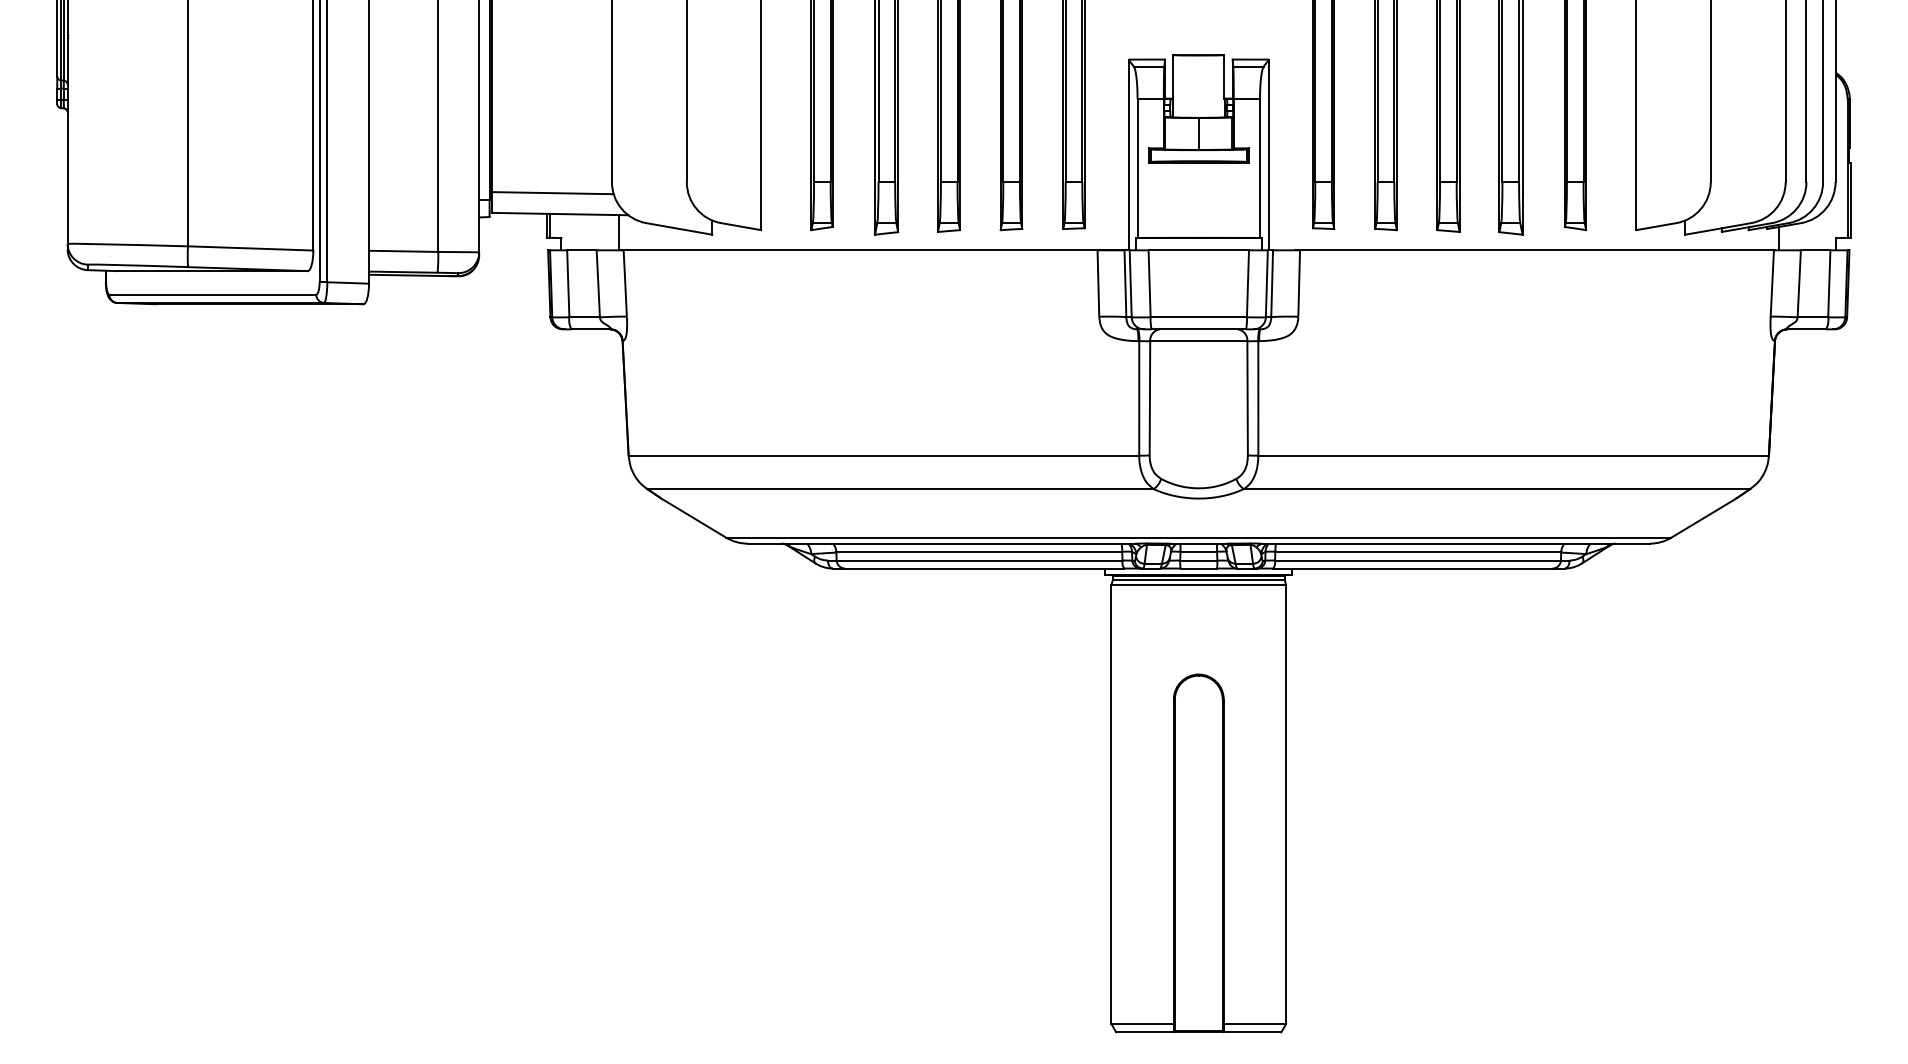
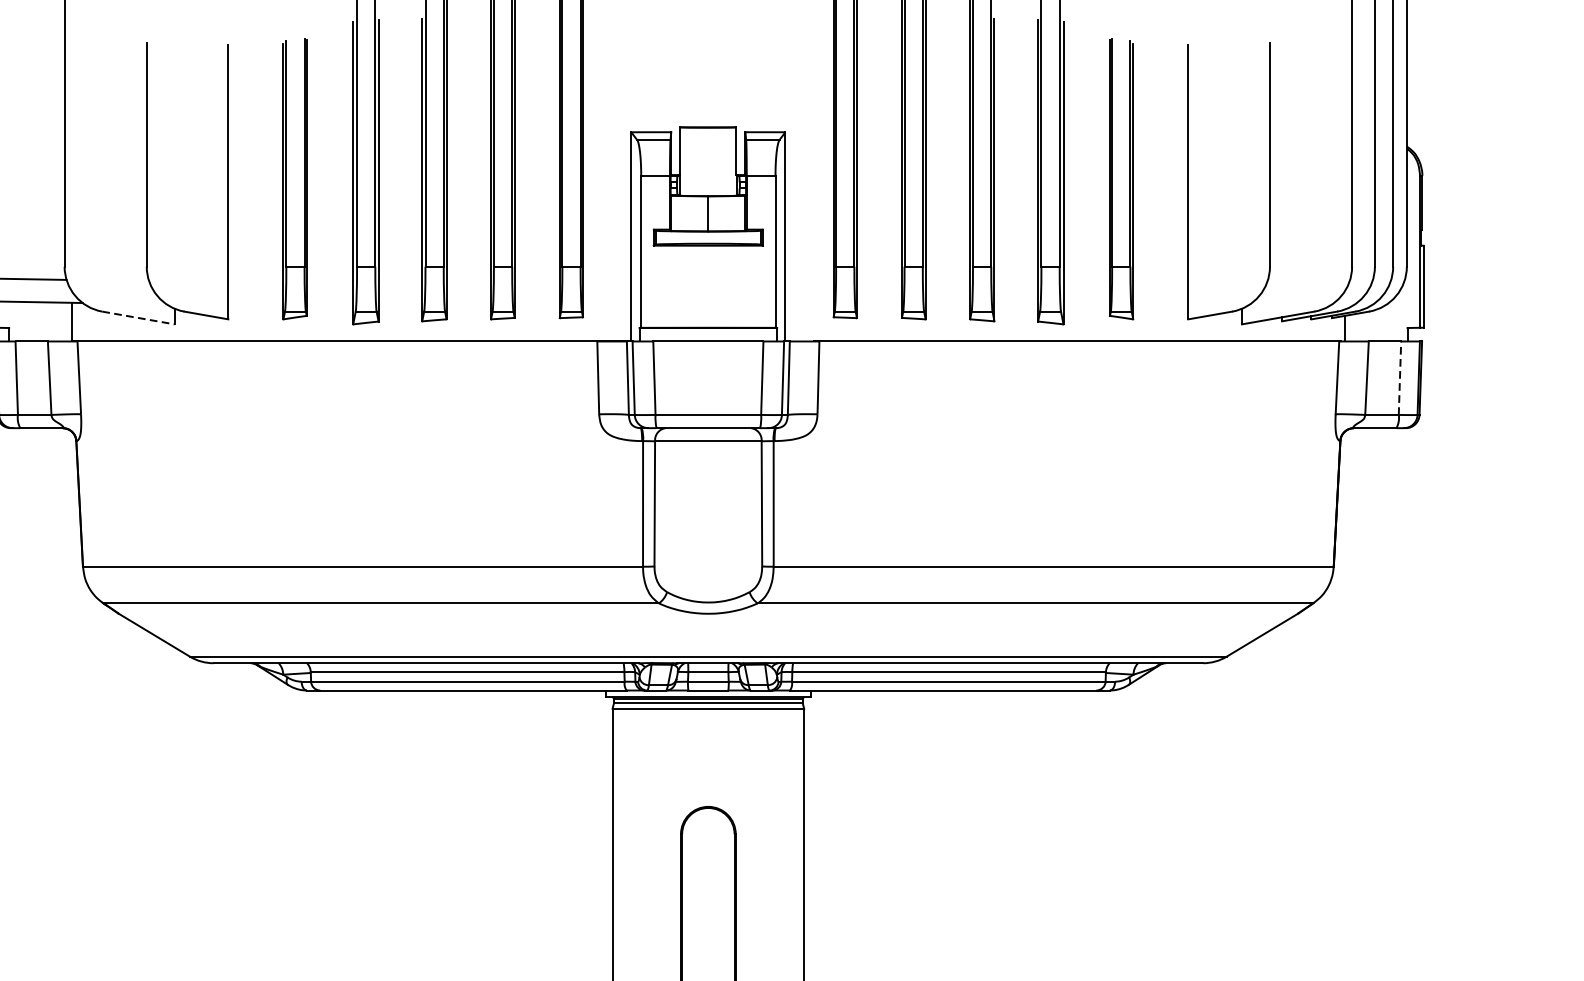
line: (679, 229) -> (138, 318), solid -> dashed
line: (1829, 284) -> (1400, 378), solid -> dashed

